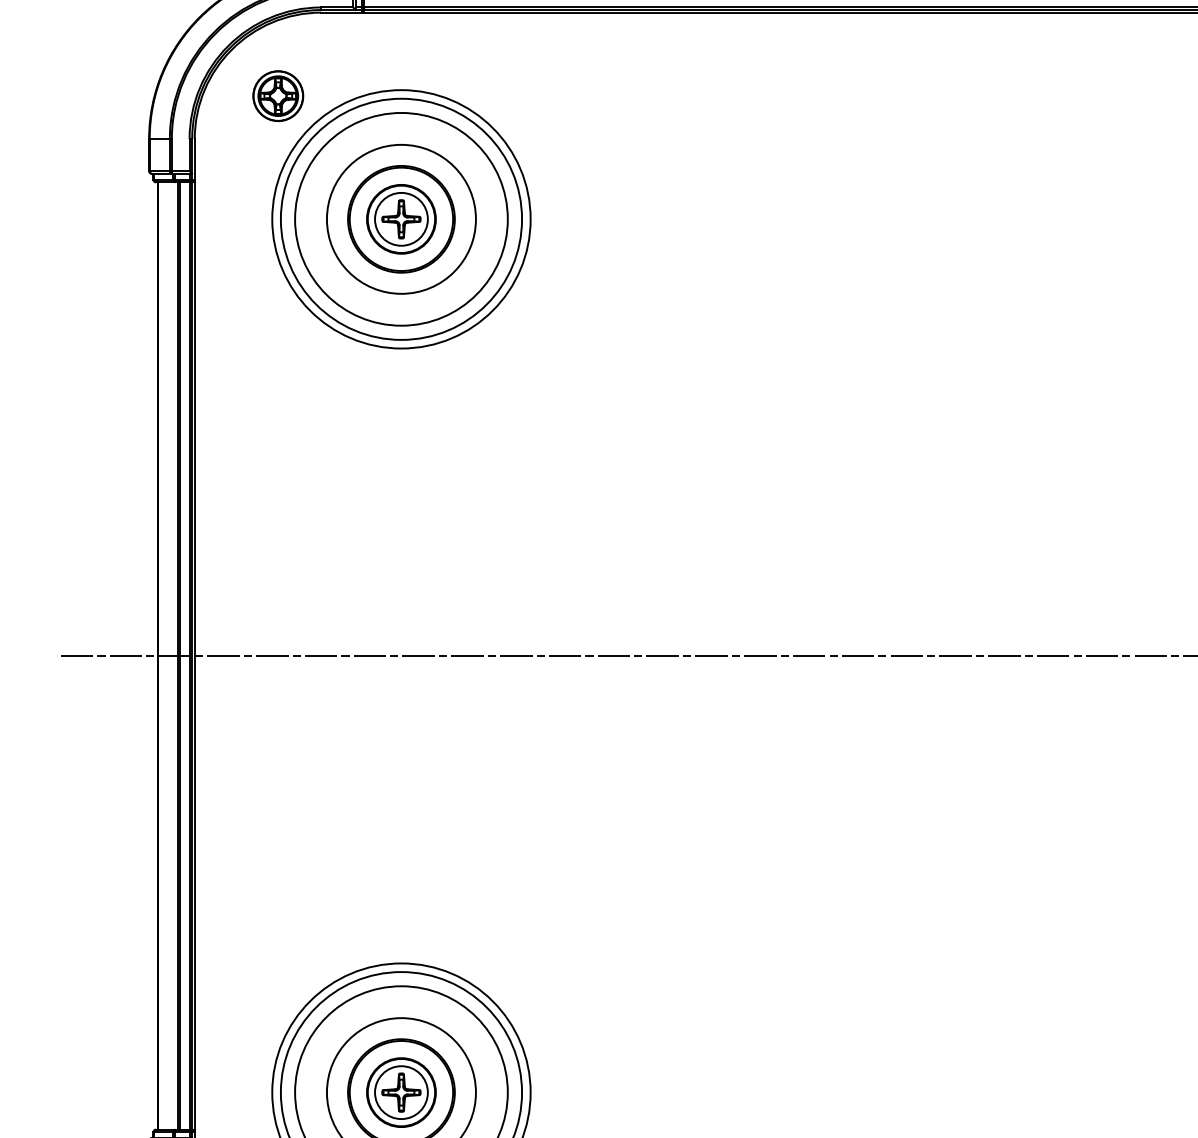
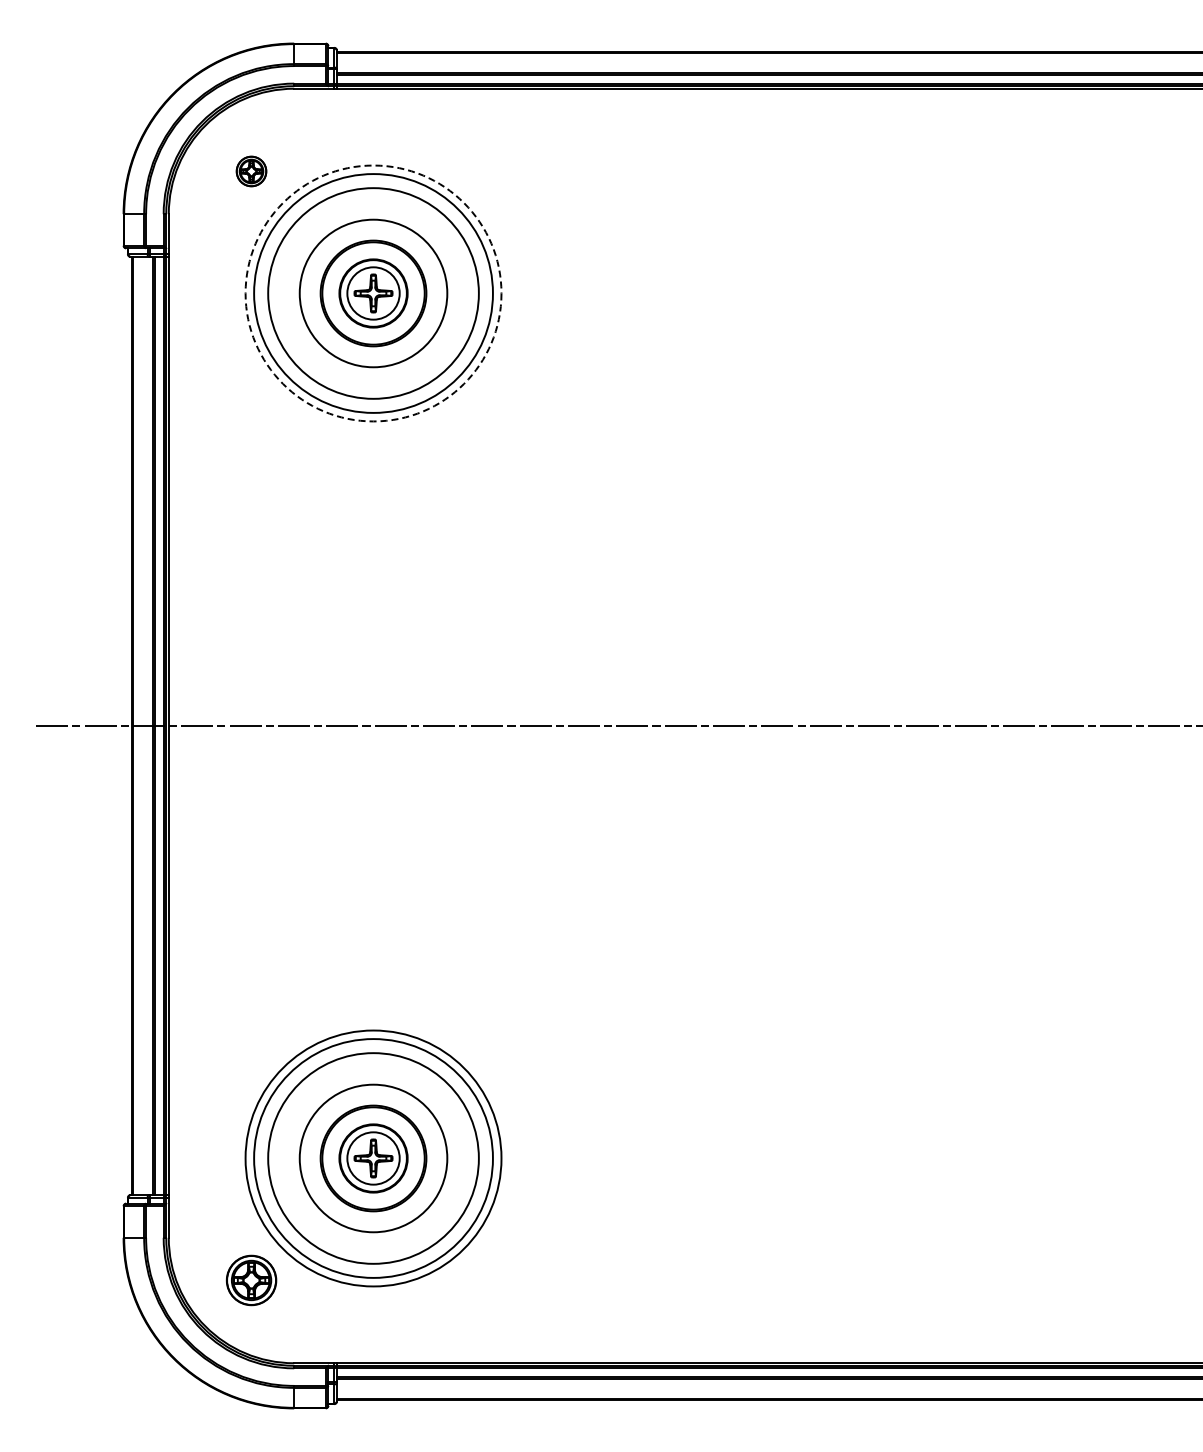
part: (278, 96) -> (251, 171), size x0.6
circle: (401, 219) -> (373, 293), solid -> dashed

